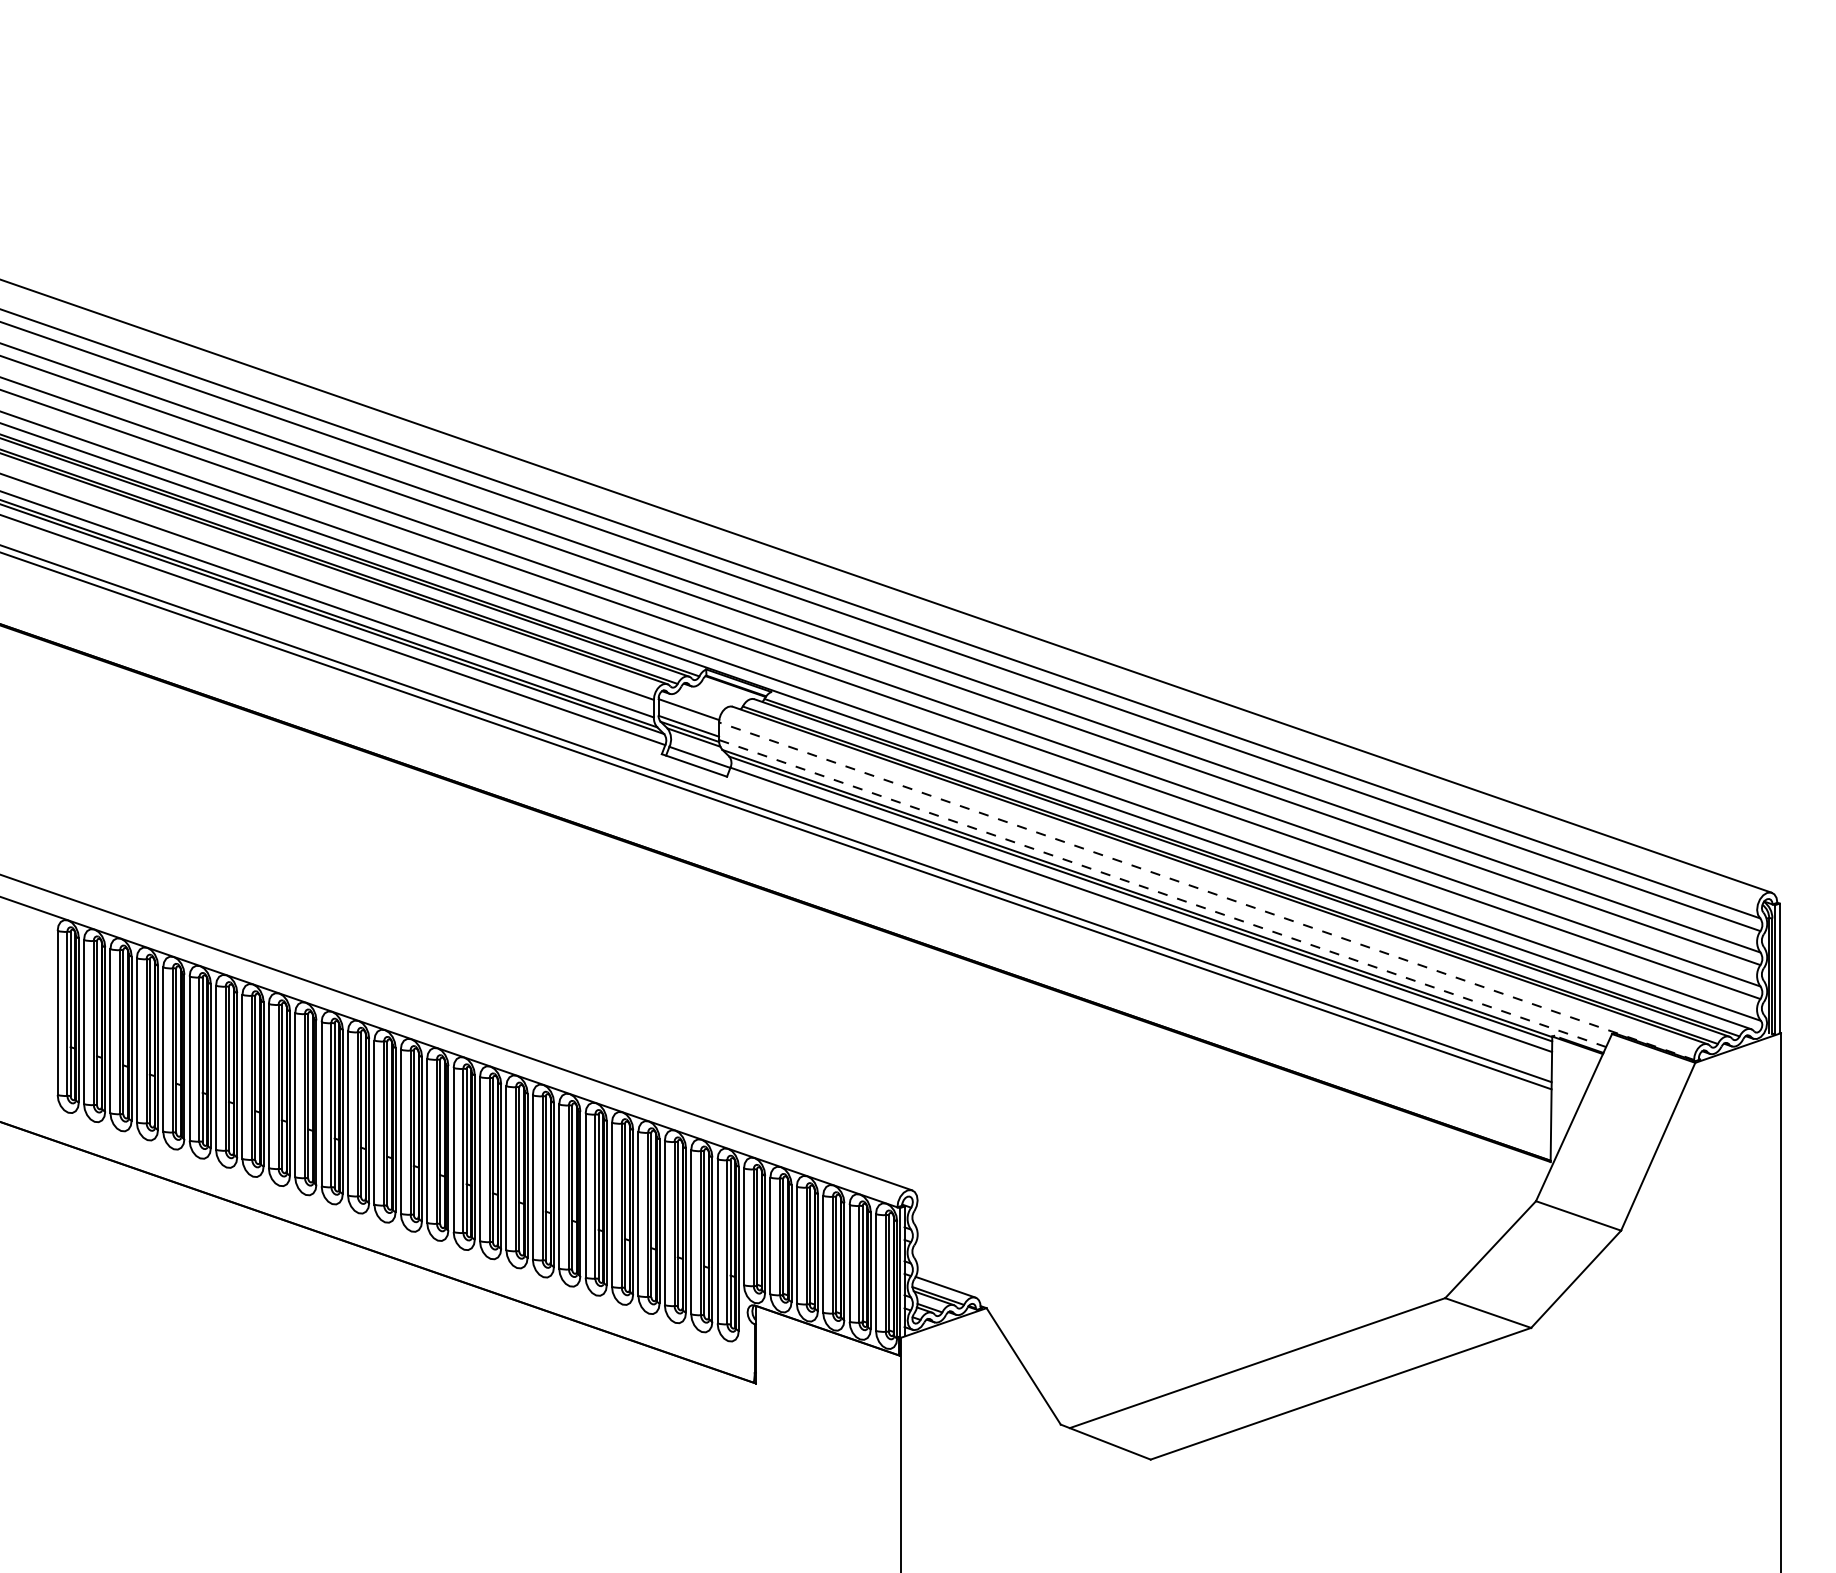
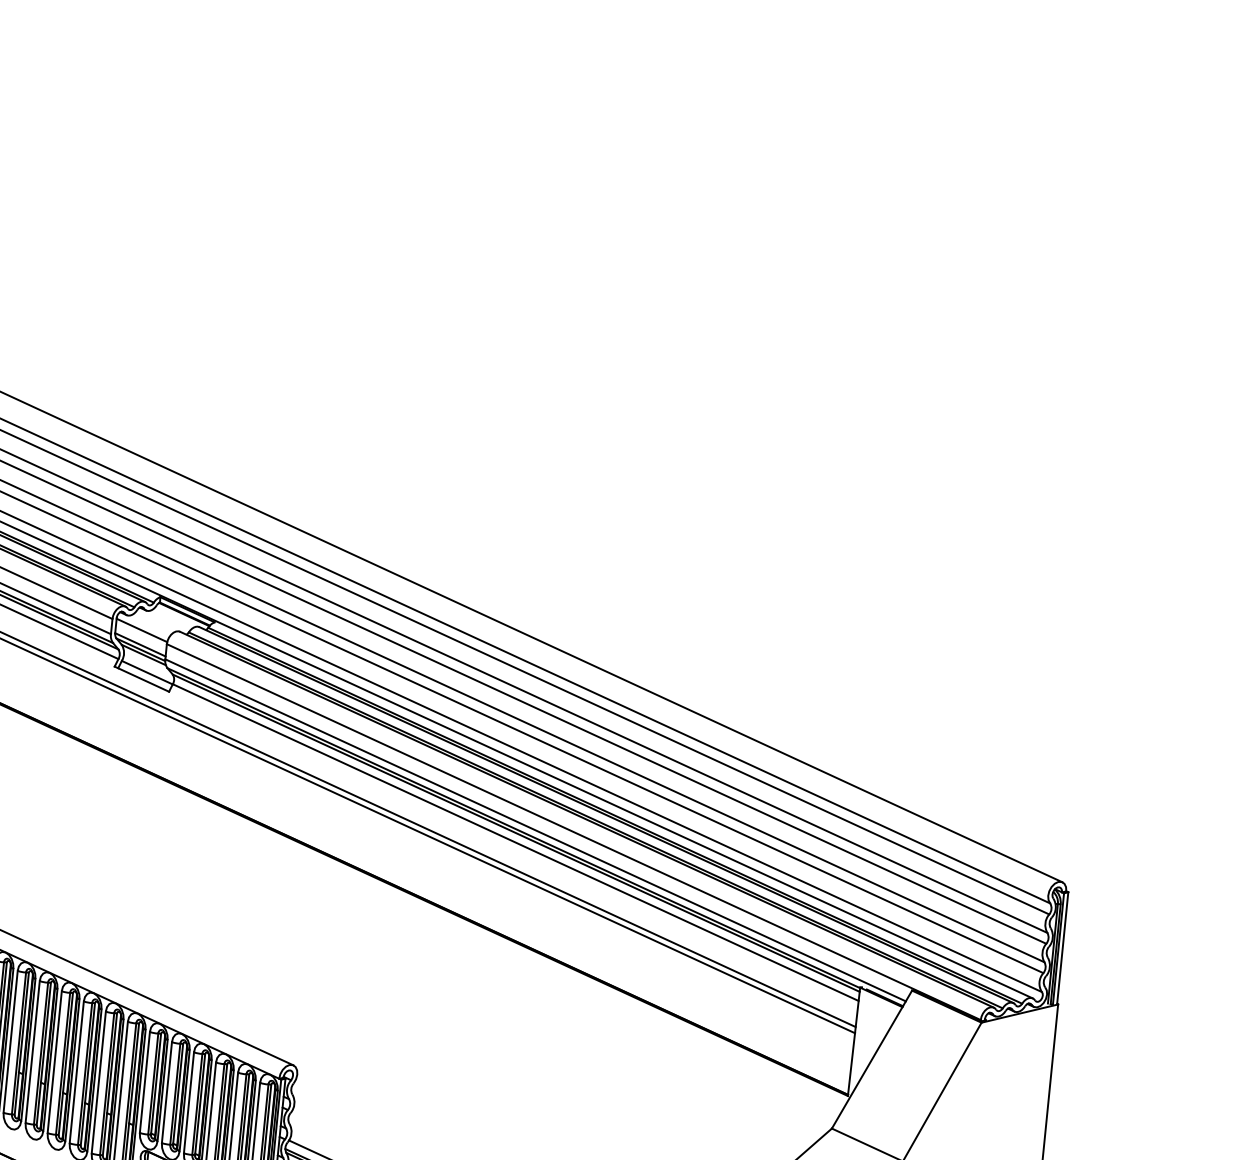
line: (1206, 891) -> (573, 832), dashed -> solid
line: (1162, 893) -> (535, 830), dashed -> solid

